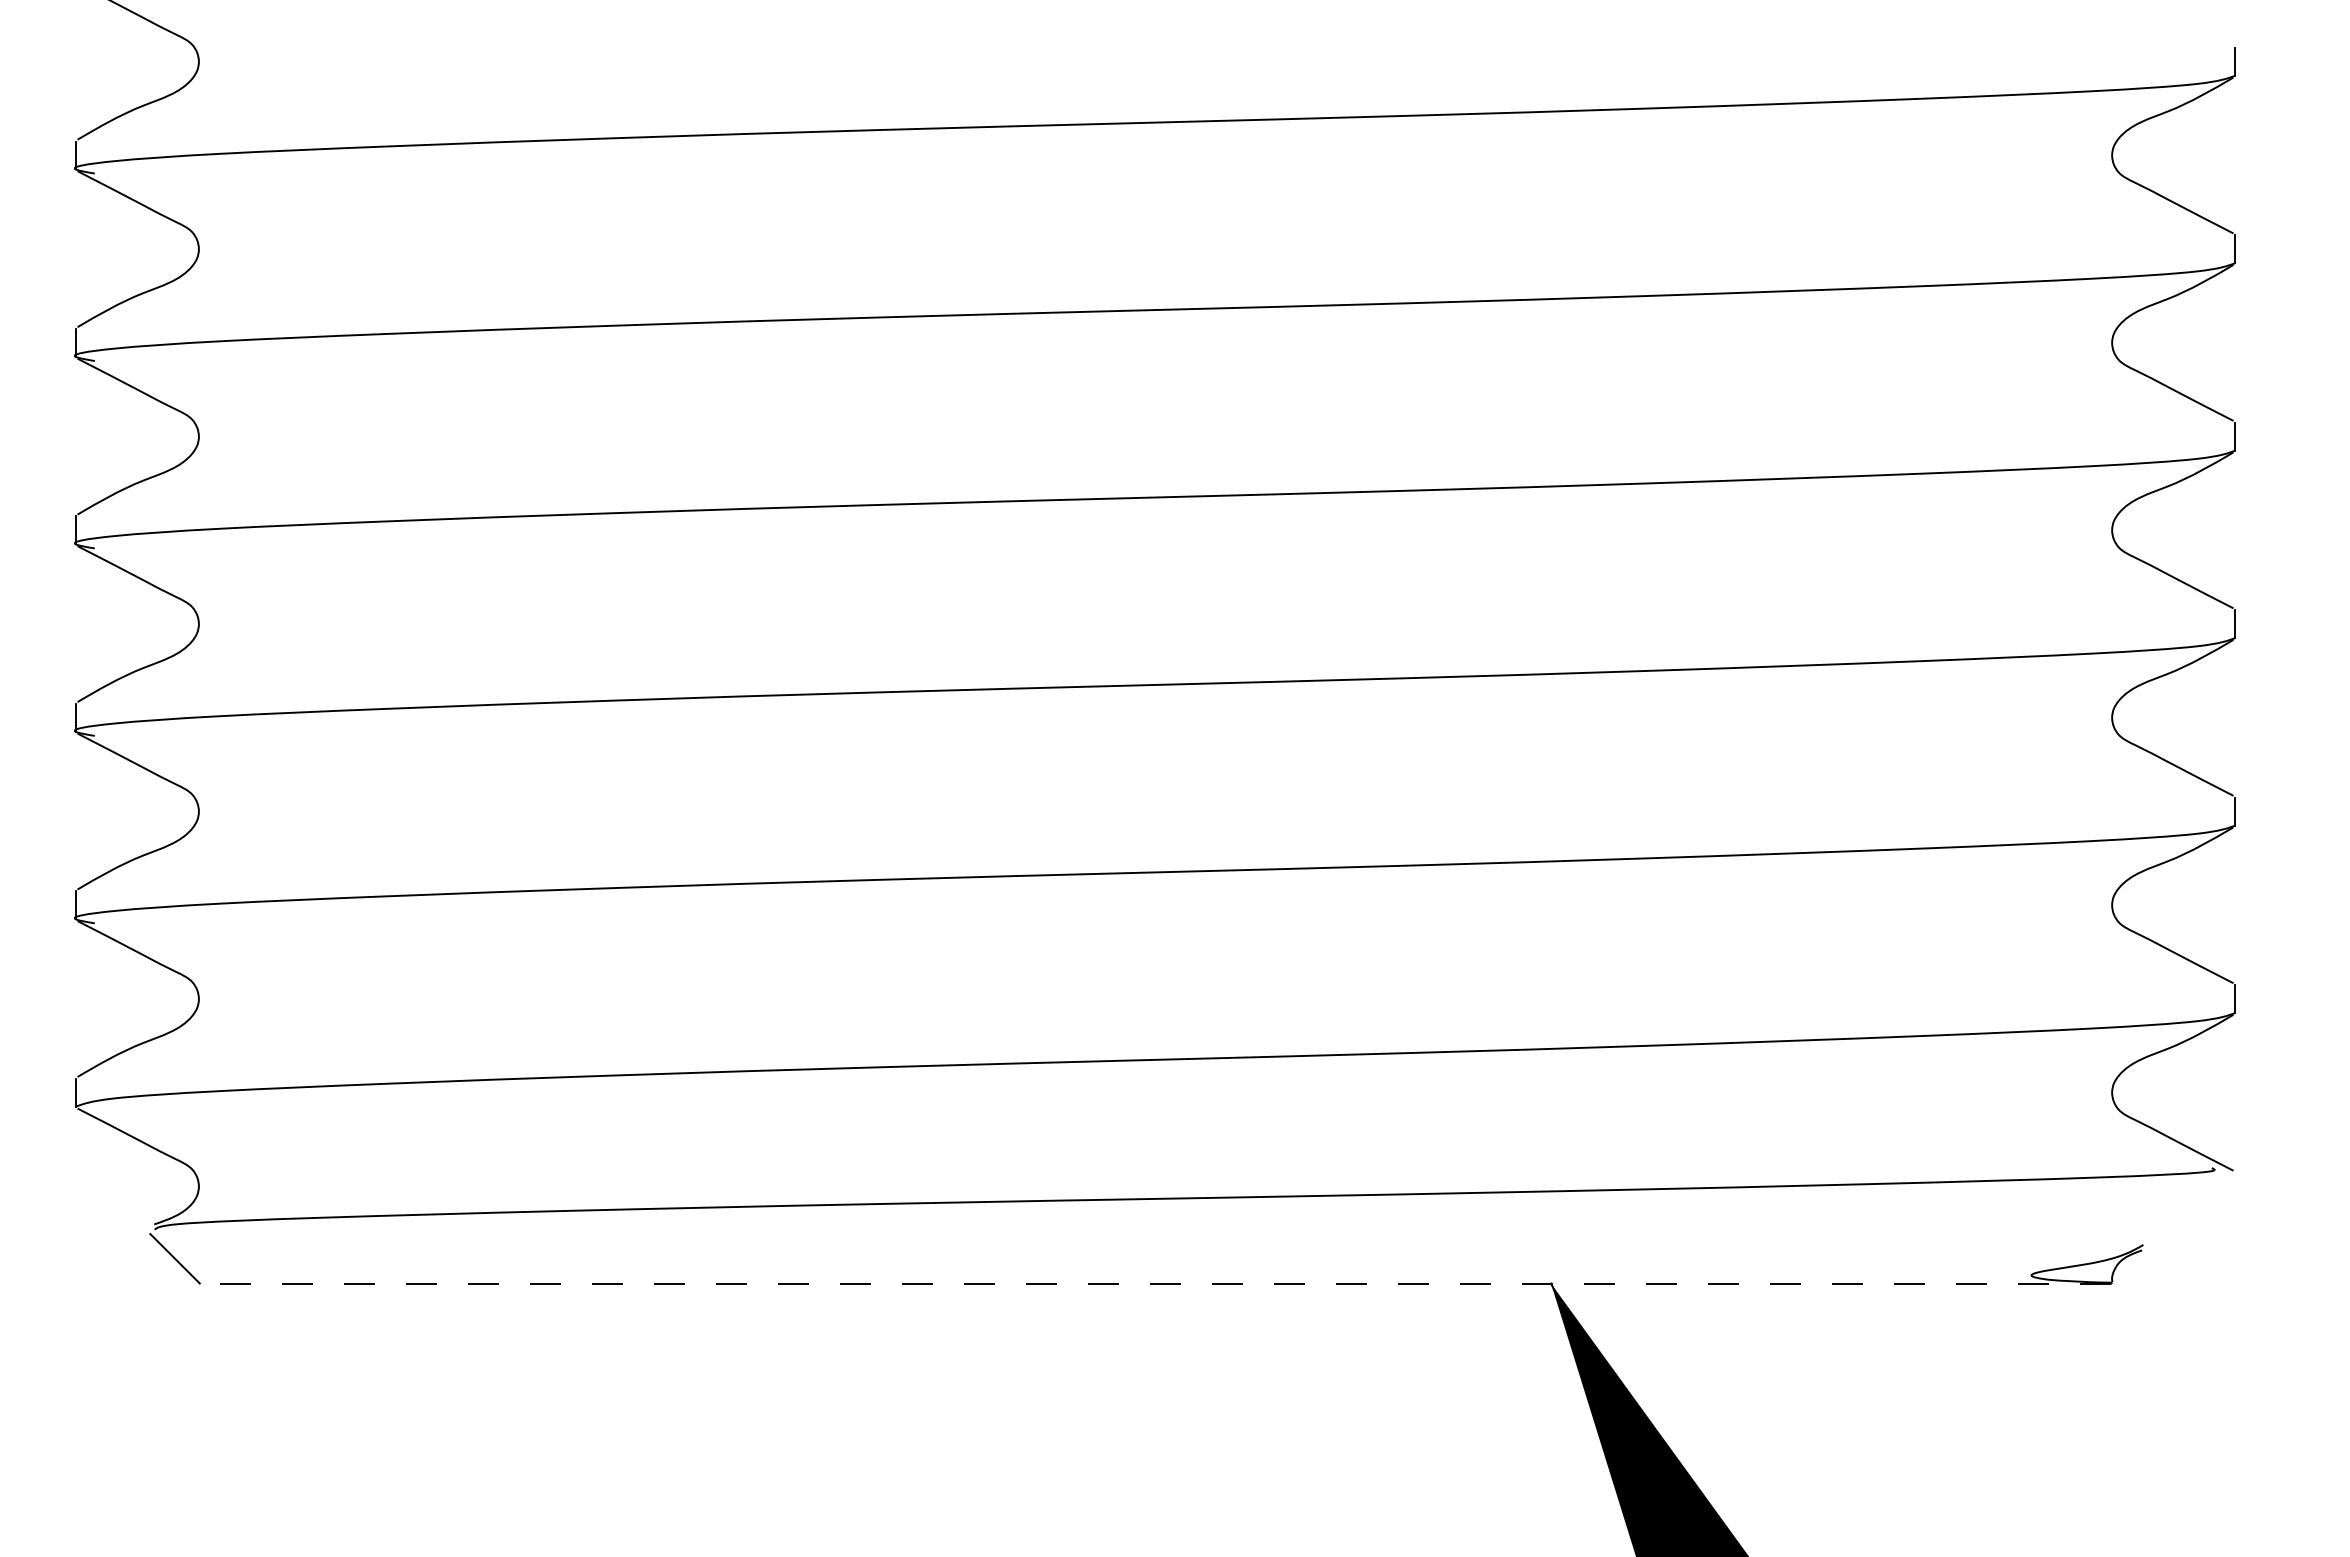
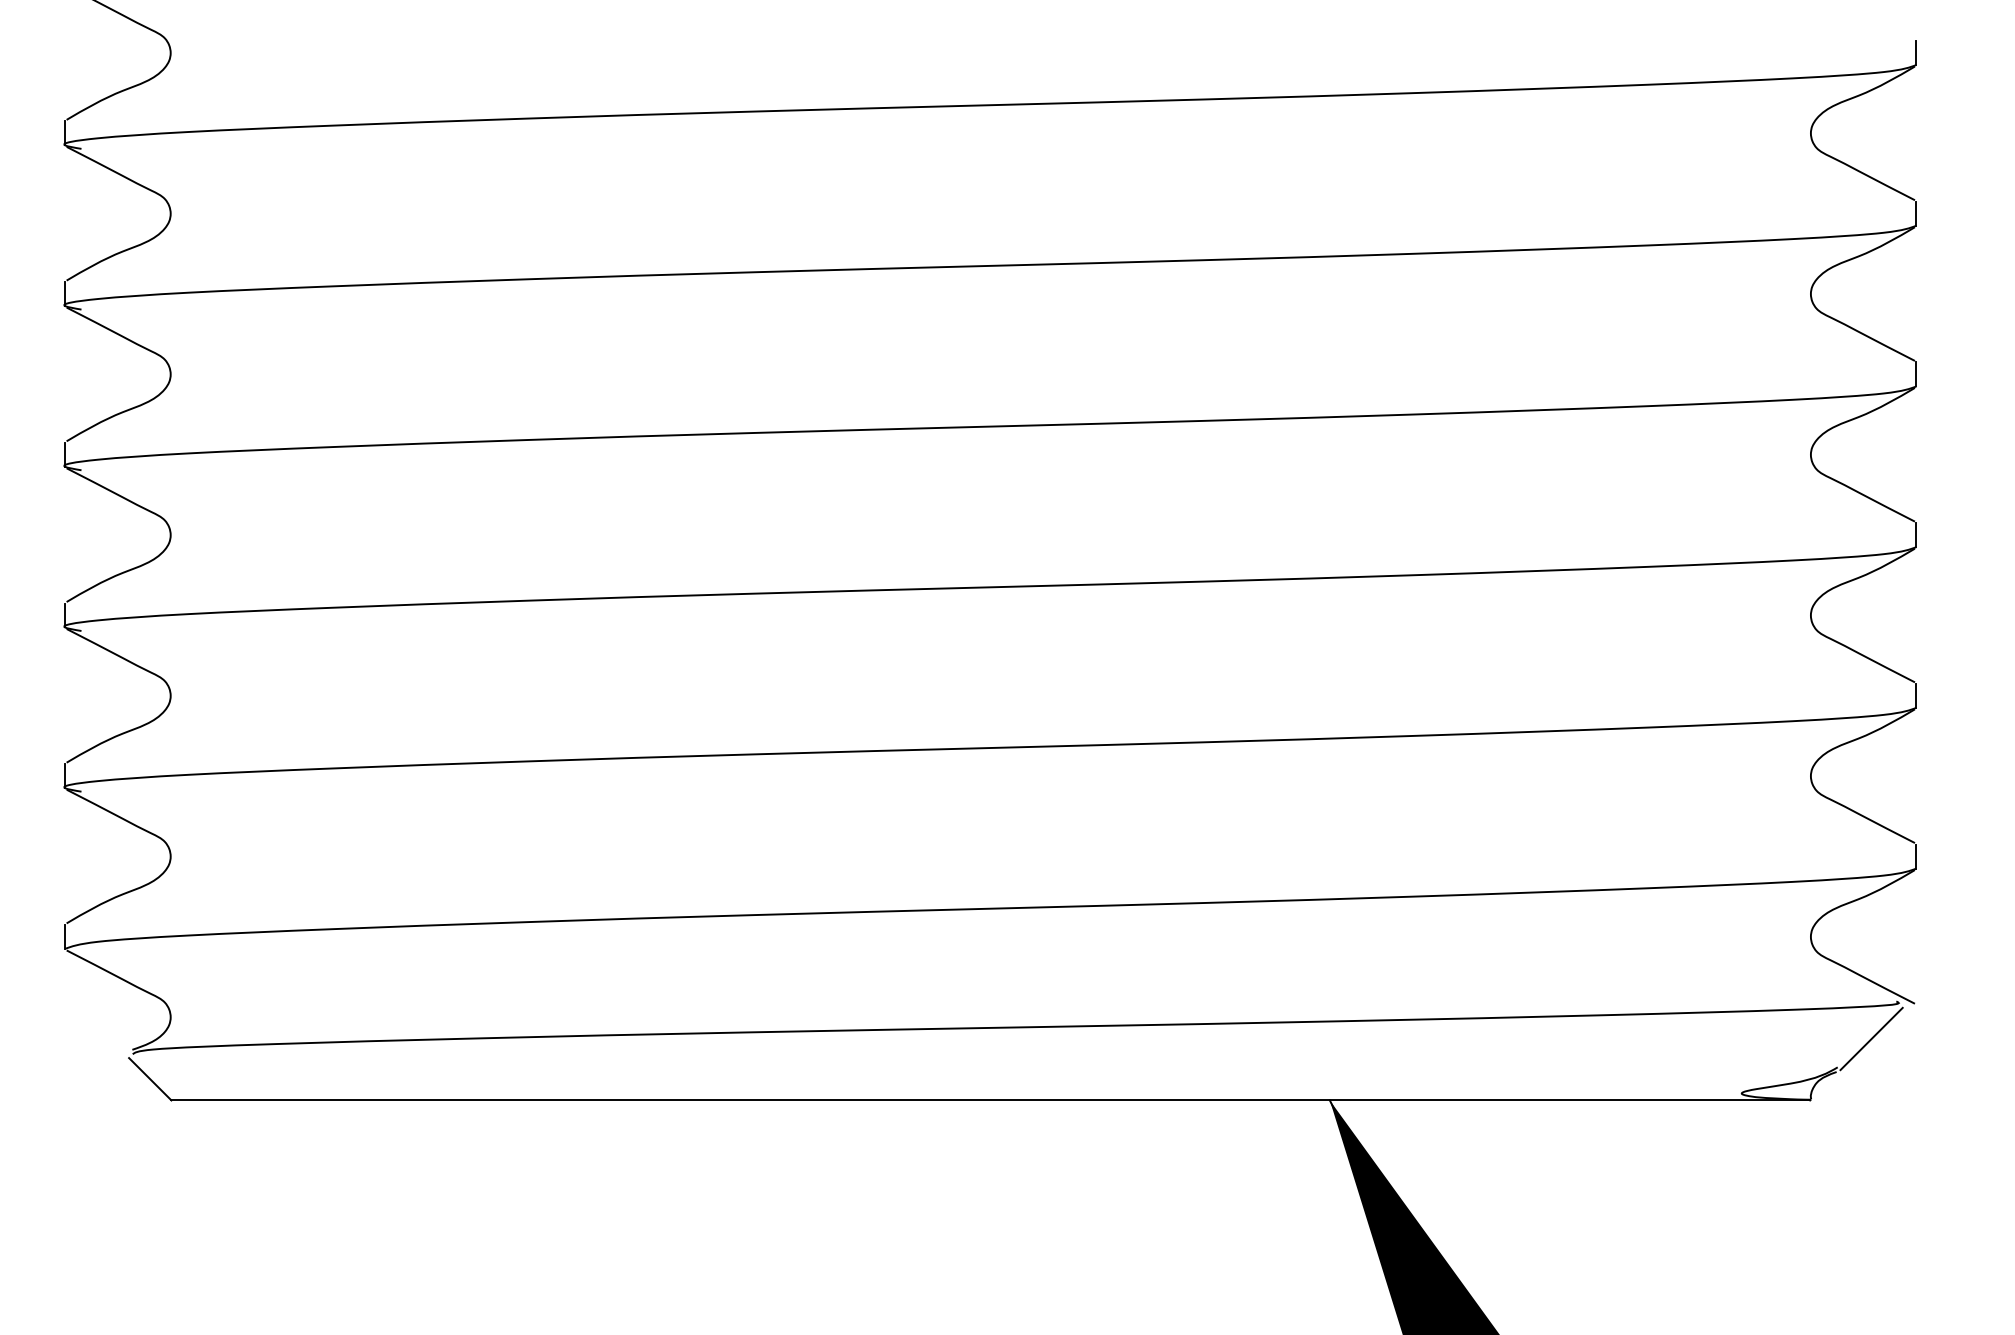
line: (2182, 1211) -> (1871, 1038), added
line: (1155, 1283) -> (990, 1100), dashed -> solid

